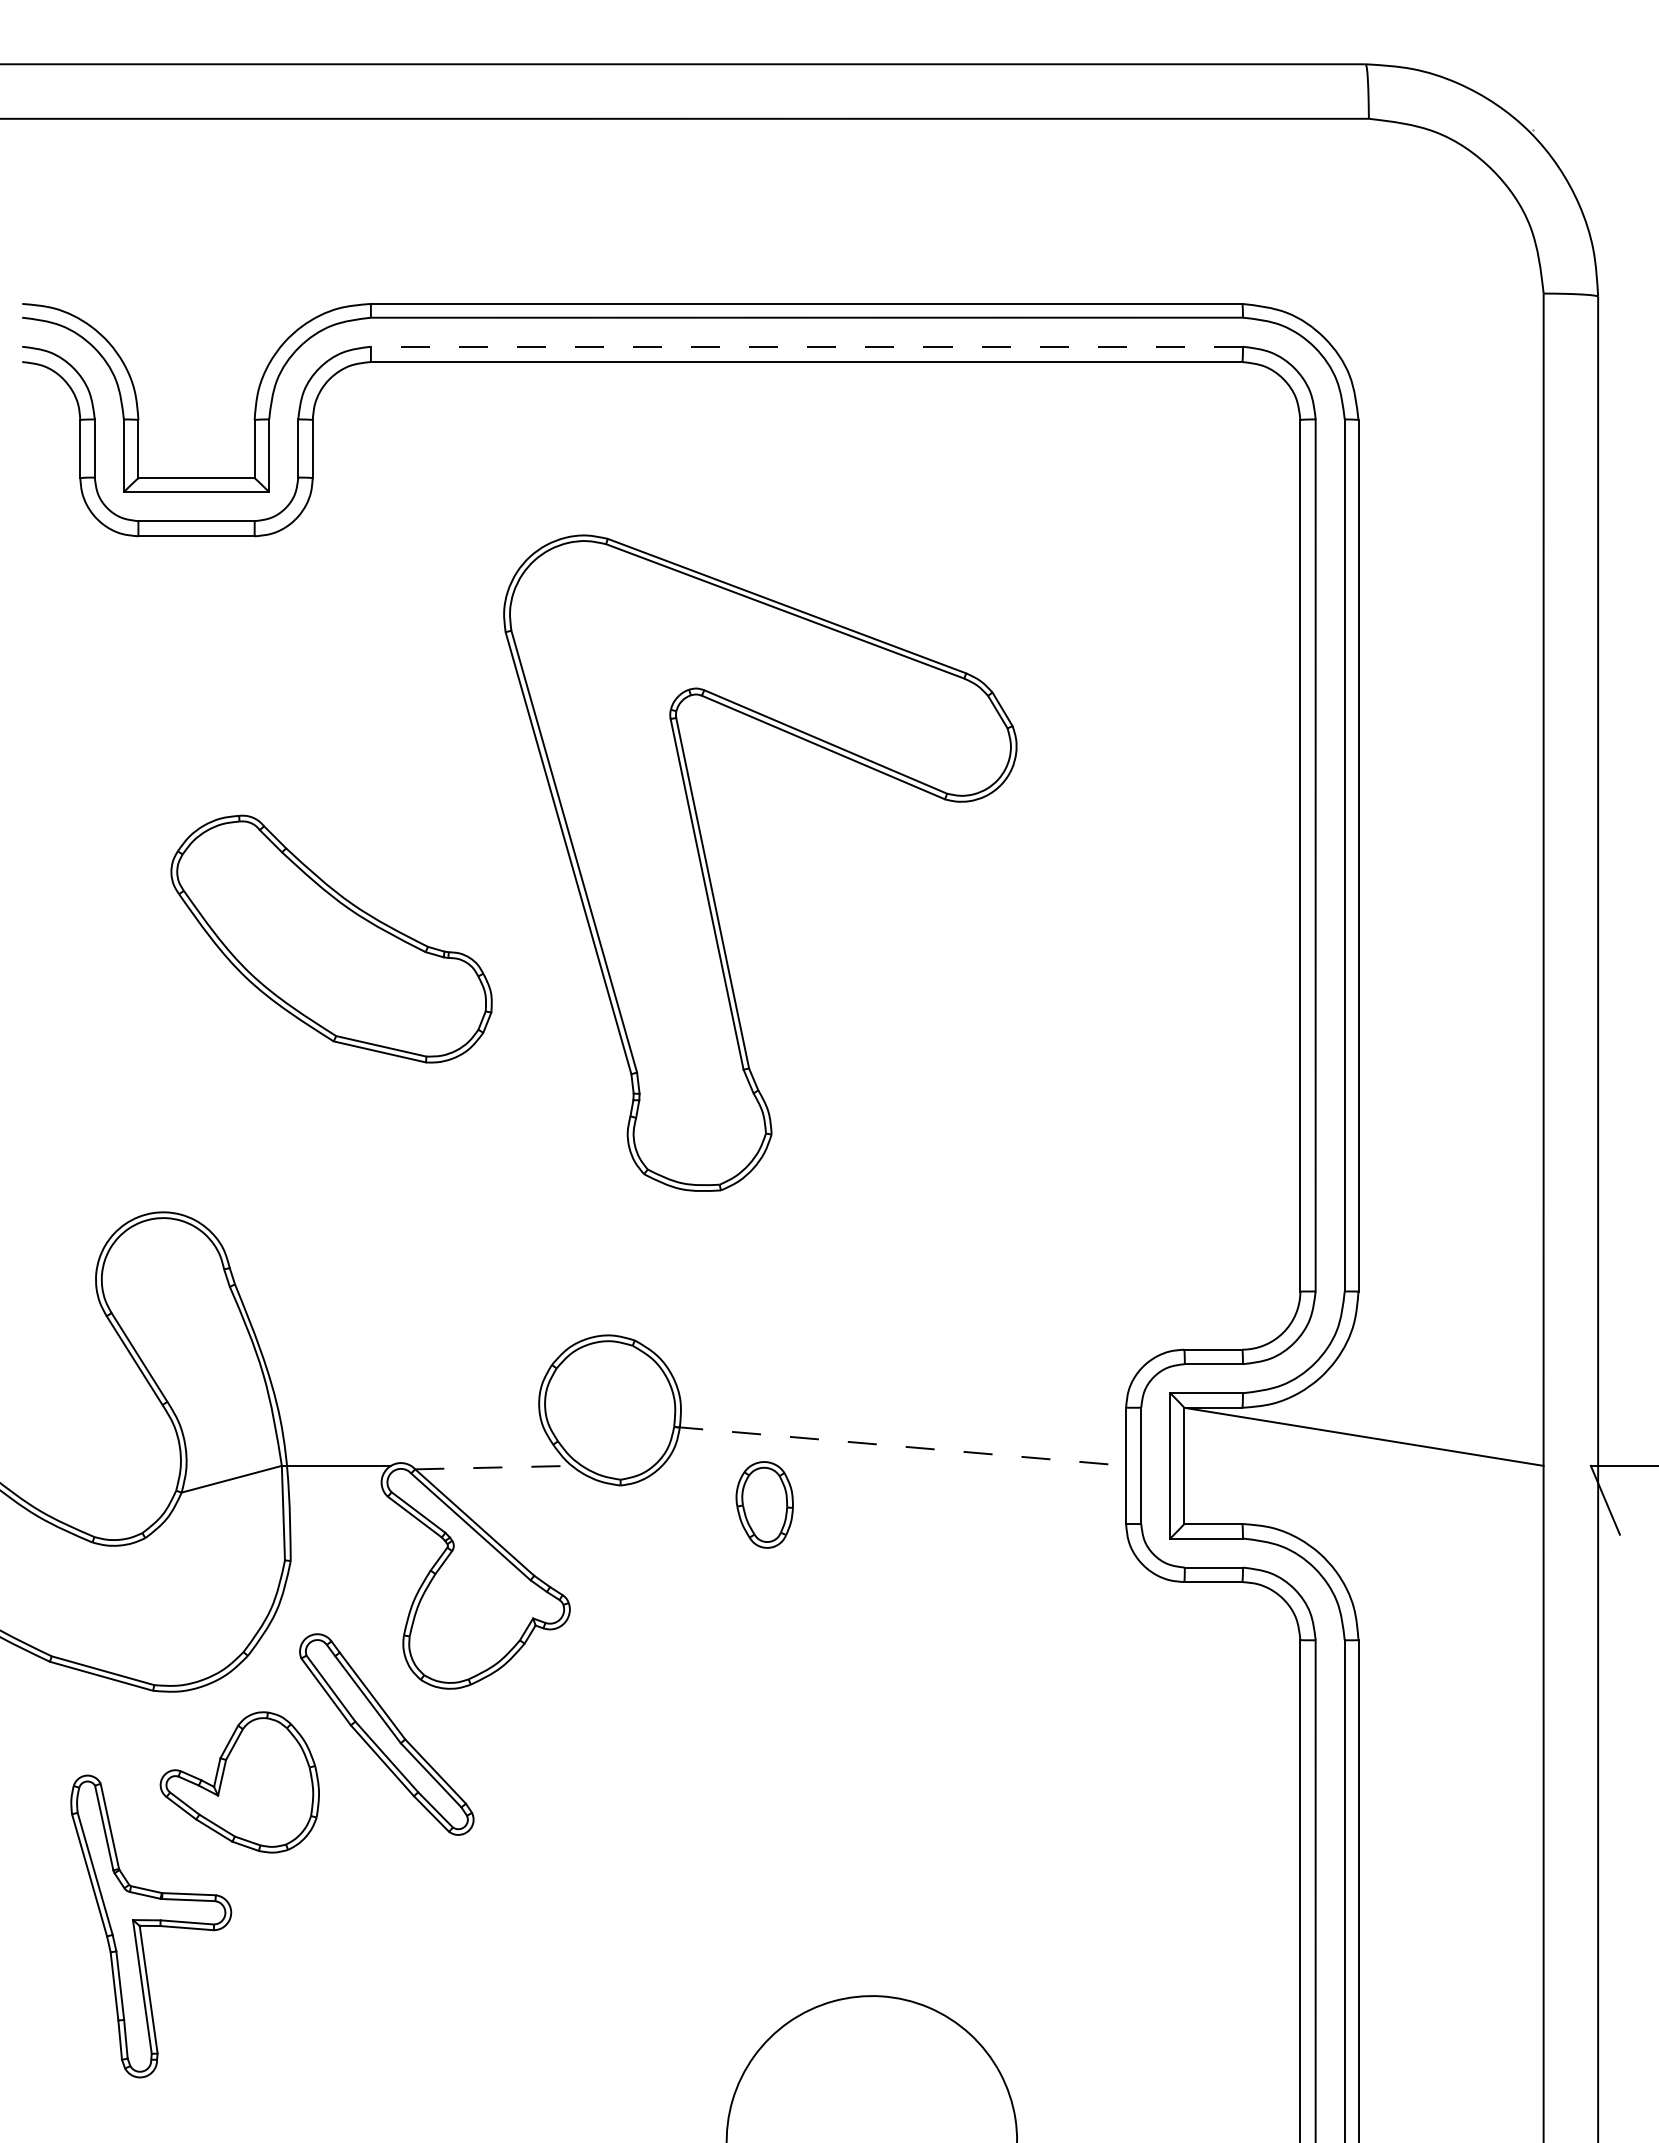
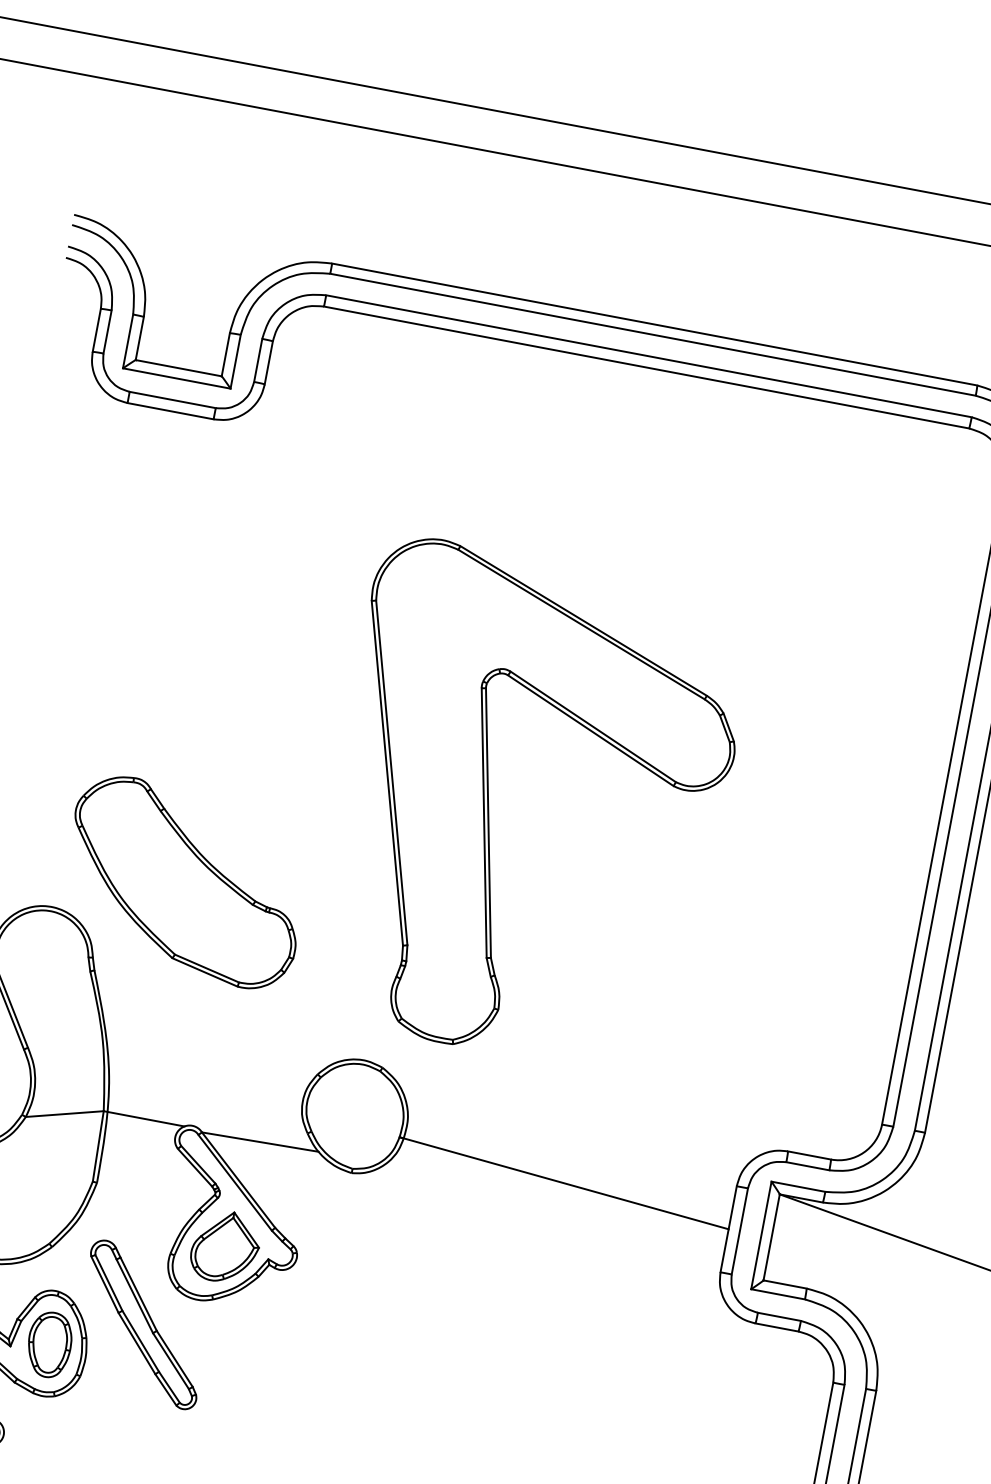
line: (806, 346) -> (648, 356), dashed -> solid
part: (709, 871) -> (489, 806), moved
part: (331, 938) -> (185, 881), moved
line: (900, 1446) -> (564, 1183), dashed -> solid
line: (494, 1467) -> (260, 1142), dashed -> solid
part: (764, 1504) -> (49, 1344), moved
part: (474, 1612) -> (225, 1246), added

